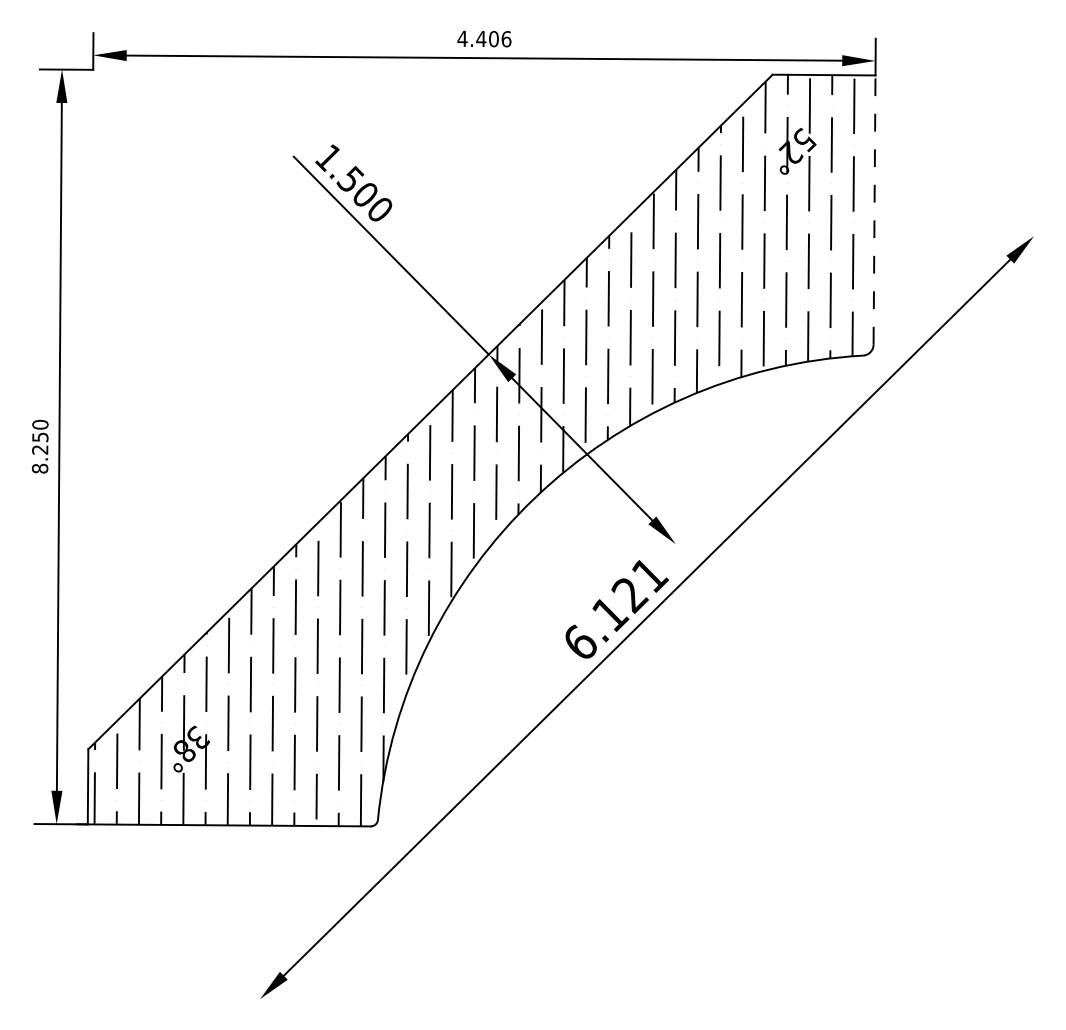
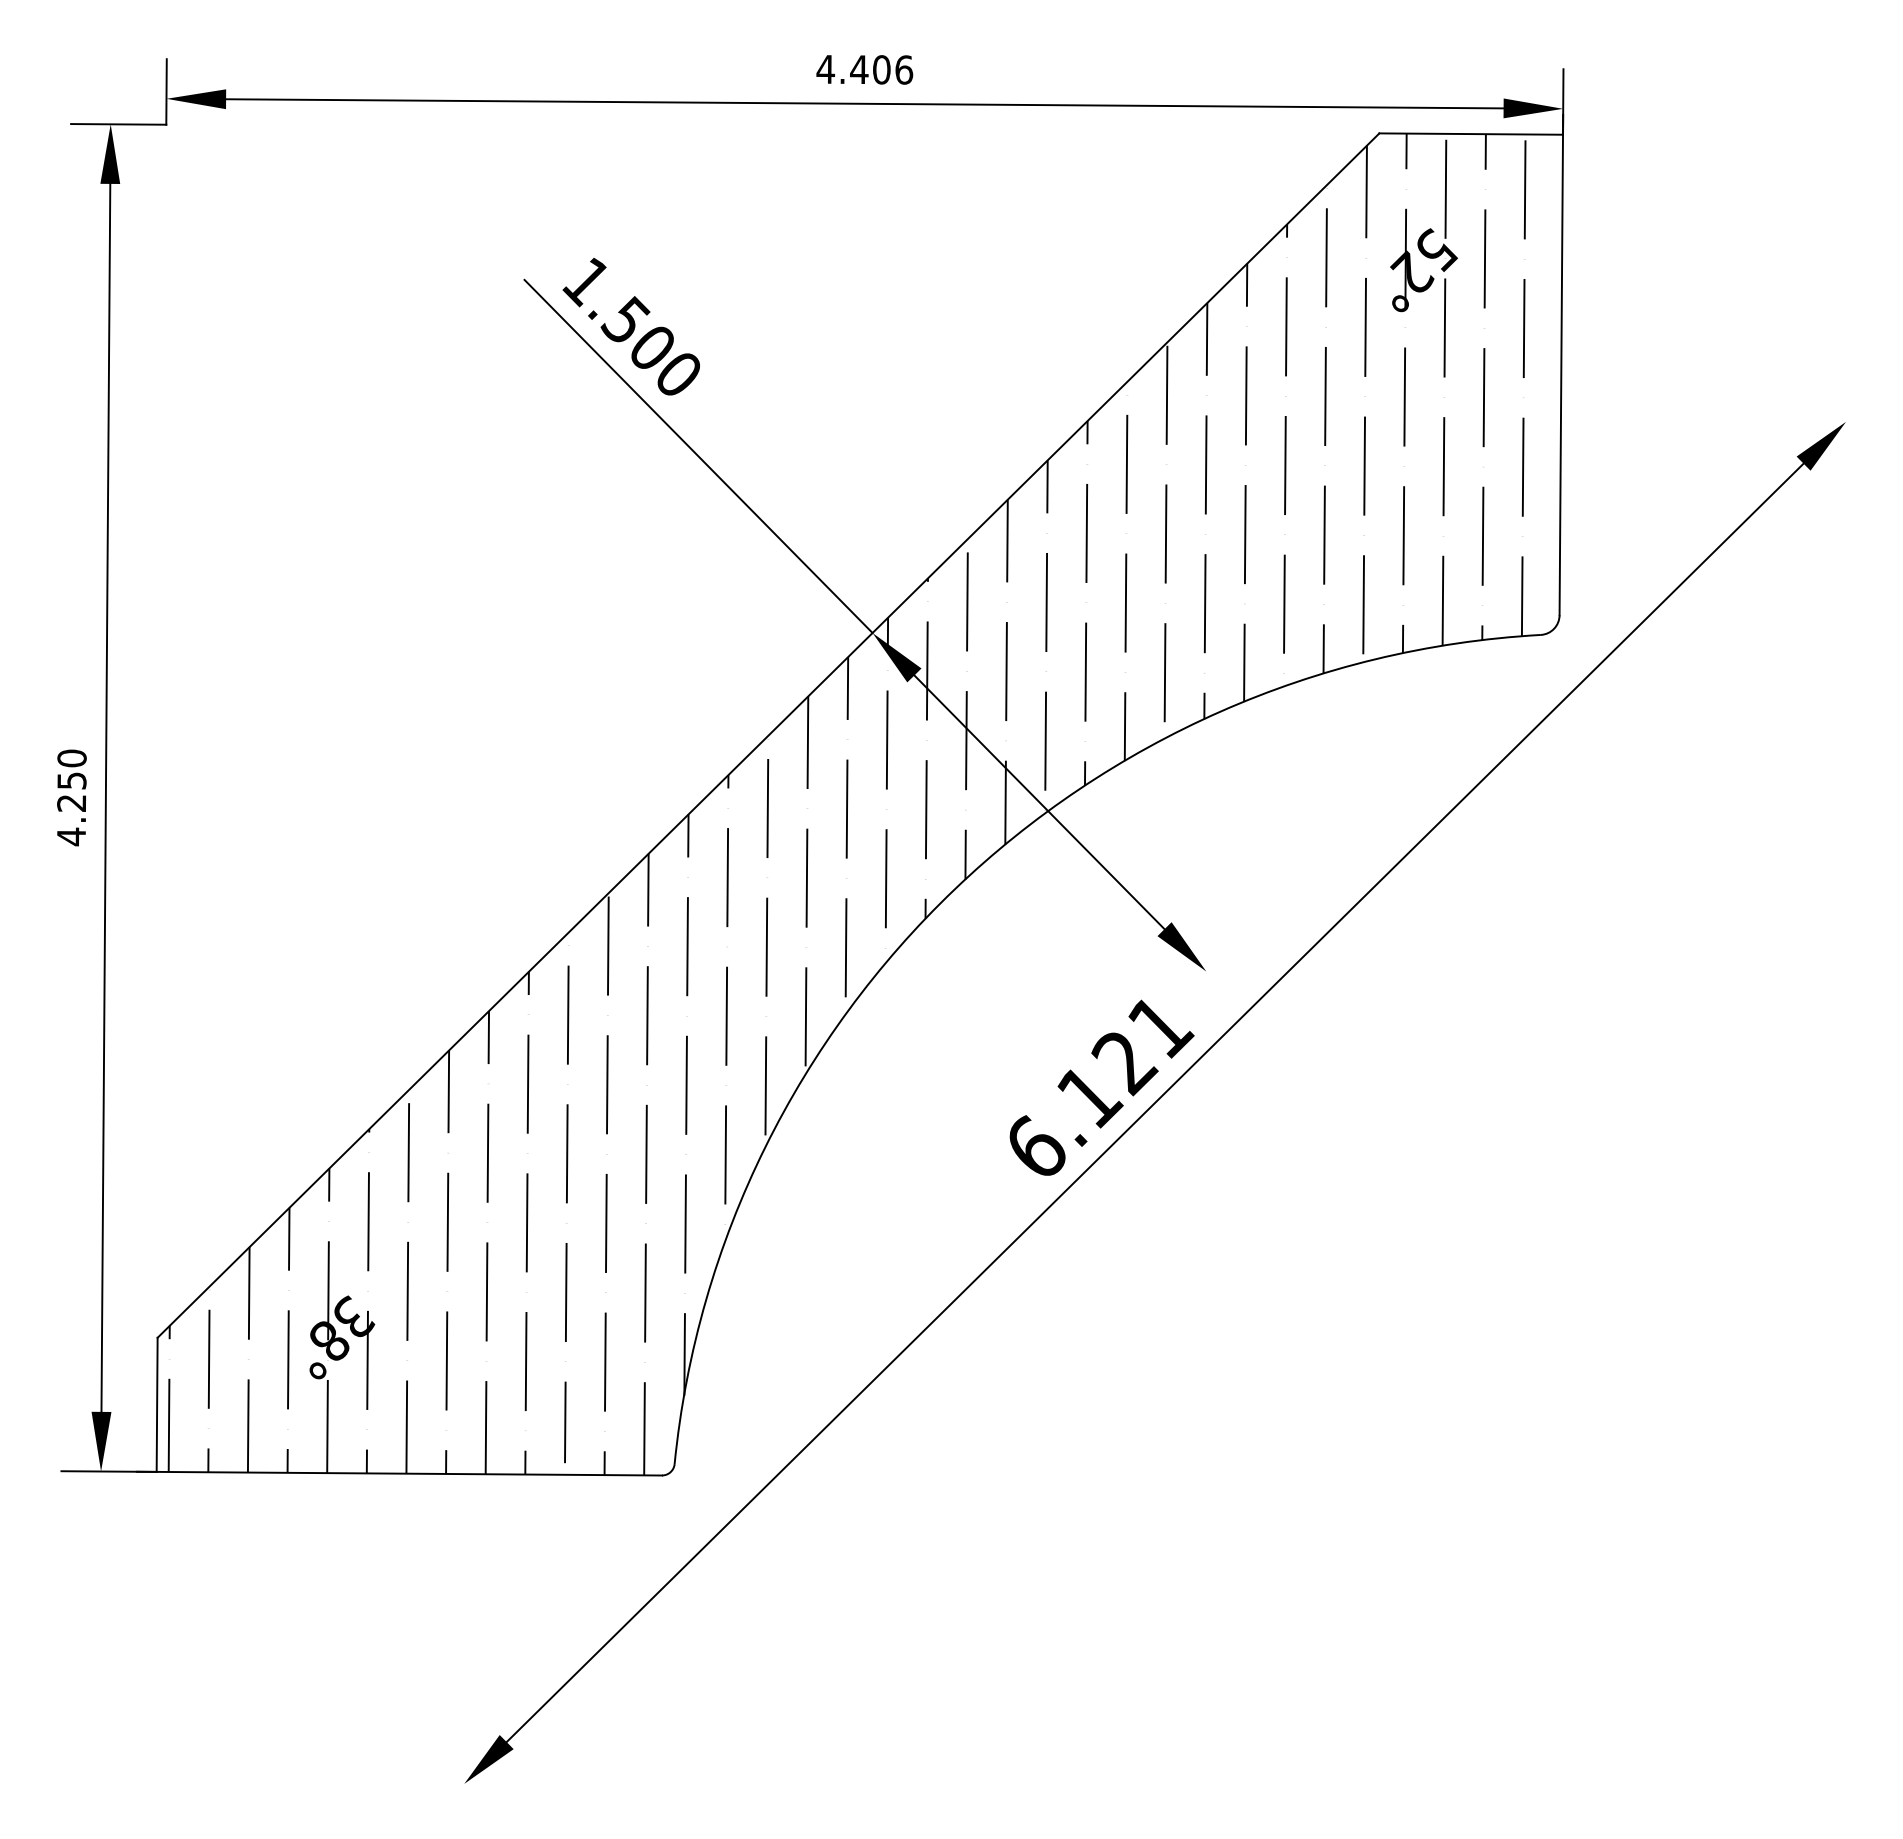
line: (874, 203) -> (1561, 363), dashed -> solid
text: (39, 468) -> (70, 836), 8.250 -> 4.250

